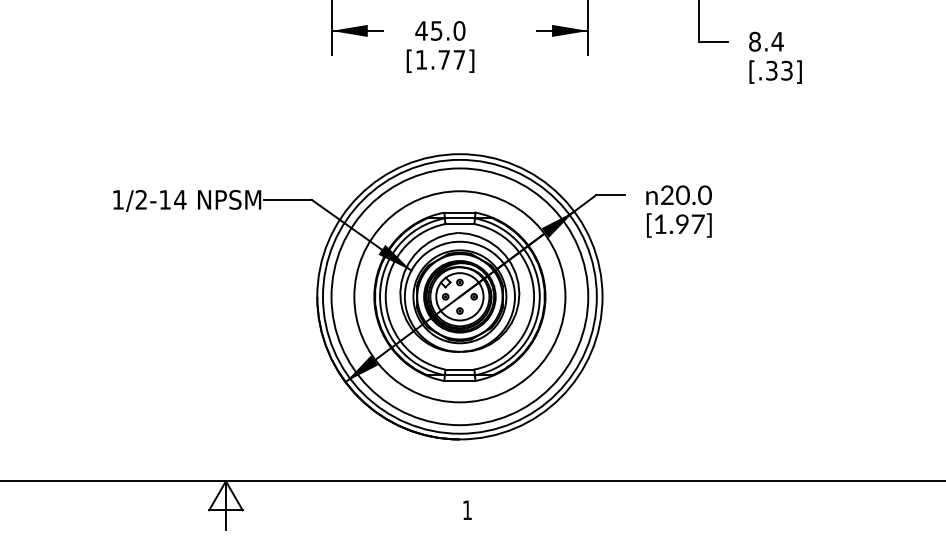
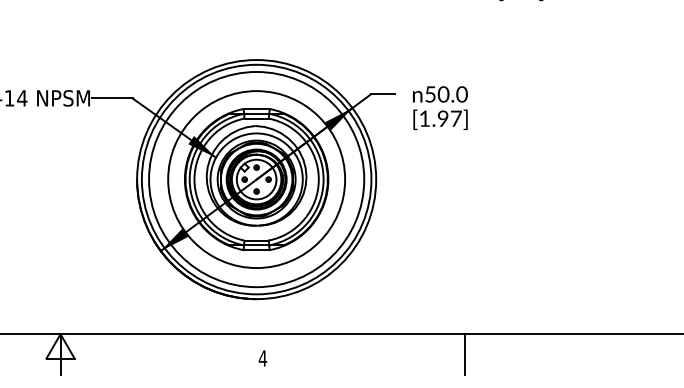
text: (666, 195) -> (429, 94), 20.0 -> 50.0
line: (708, 505) -> (465, 354), added
text: (467, 509) -> (263, 357), 1 -> 4

